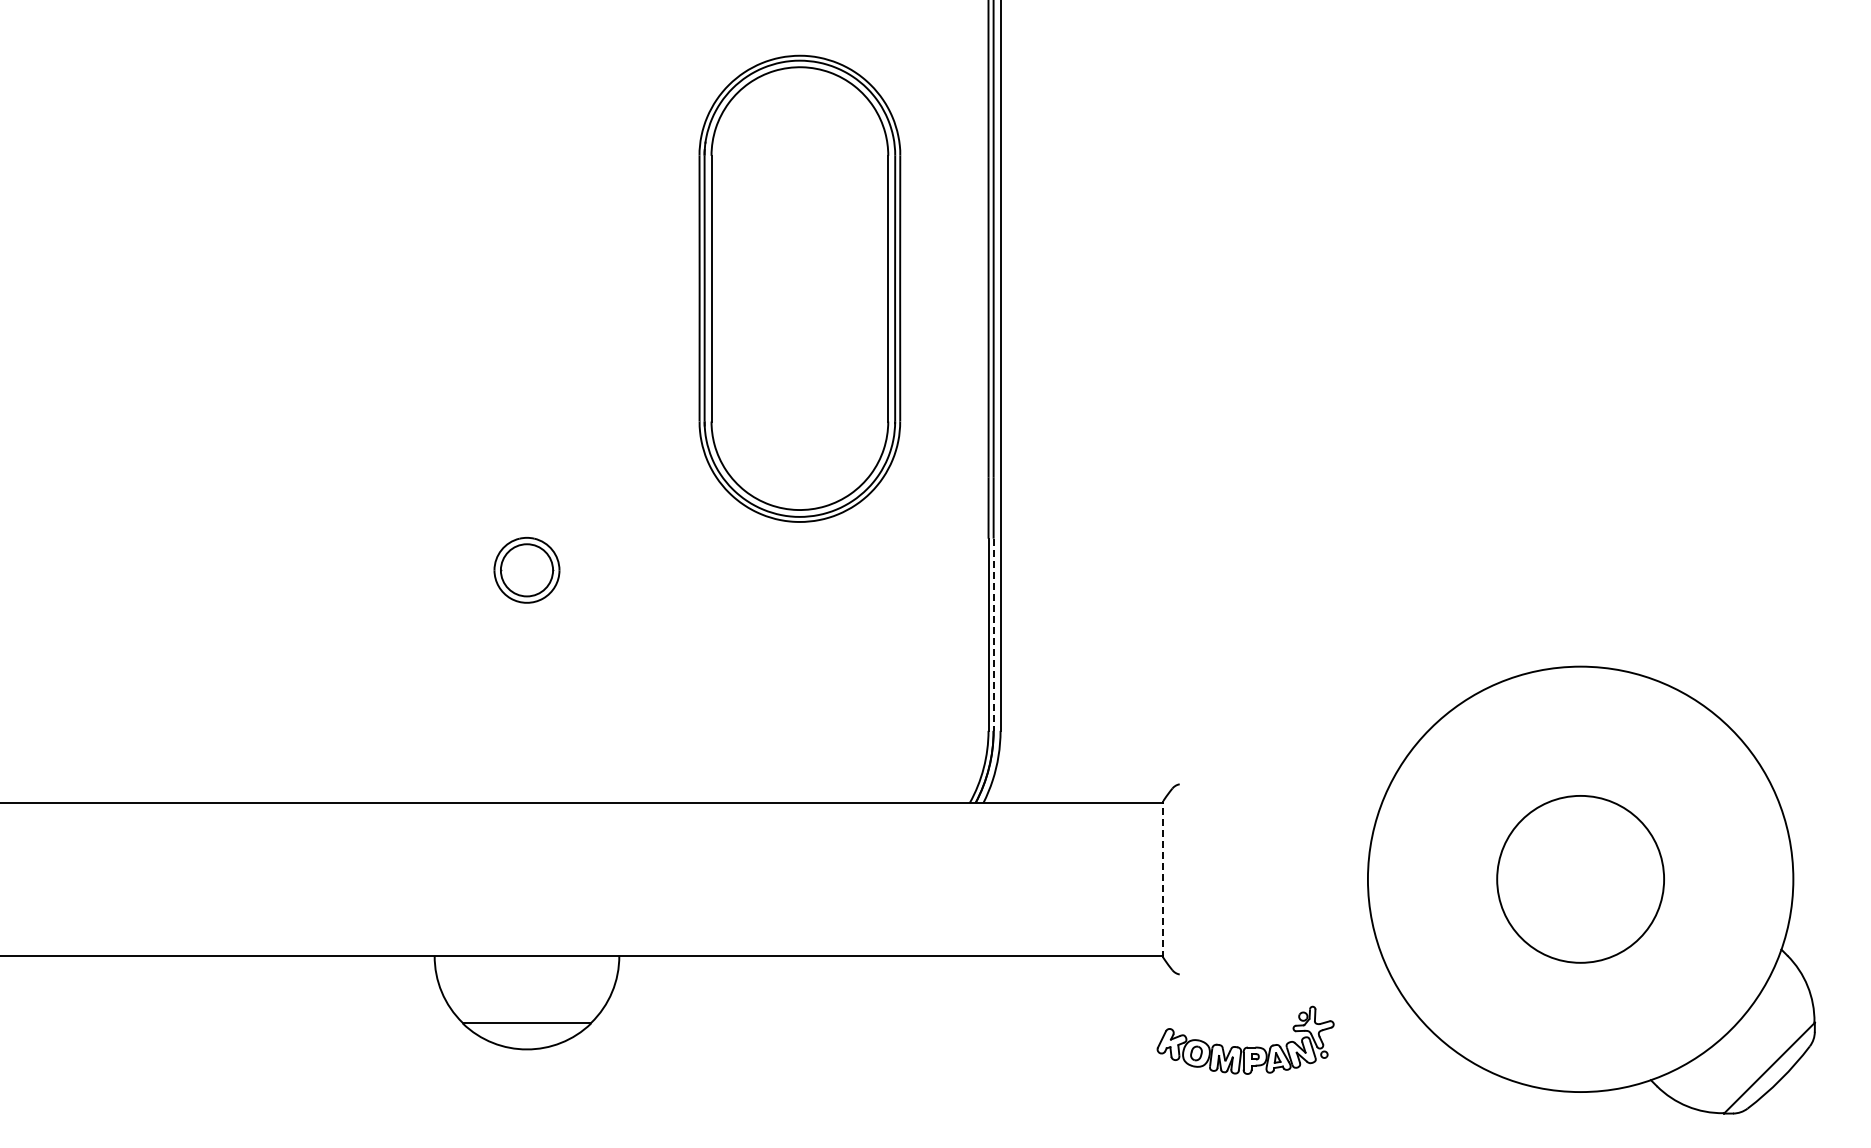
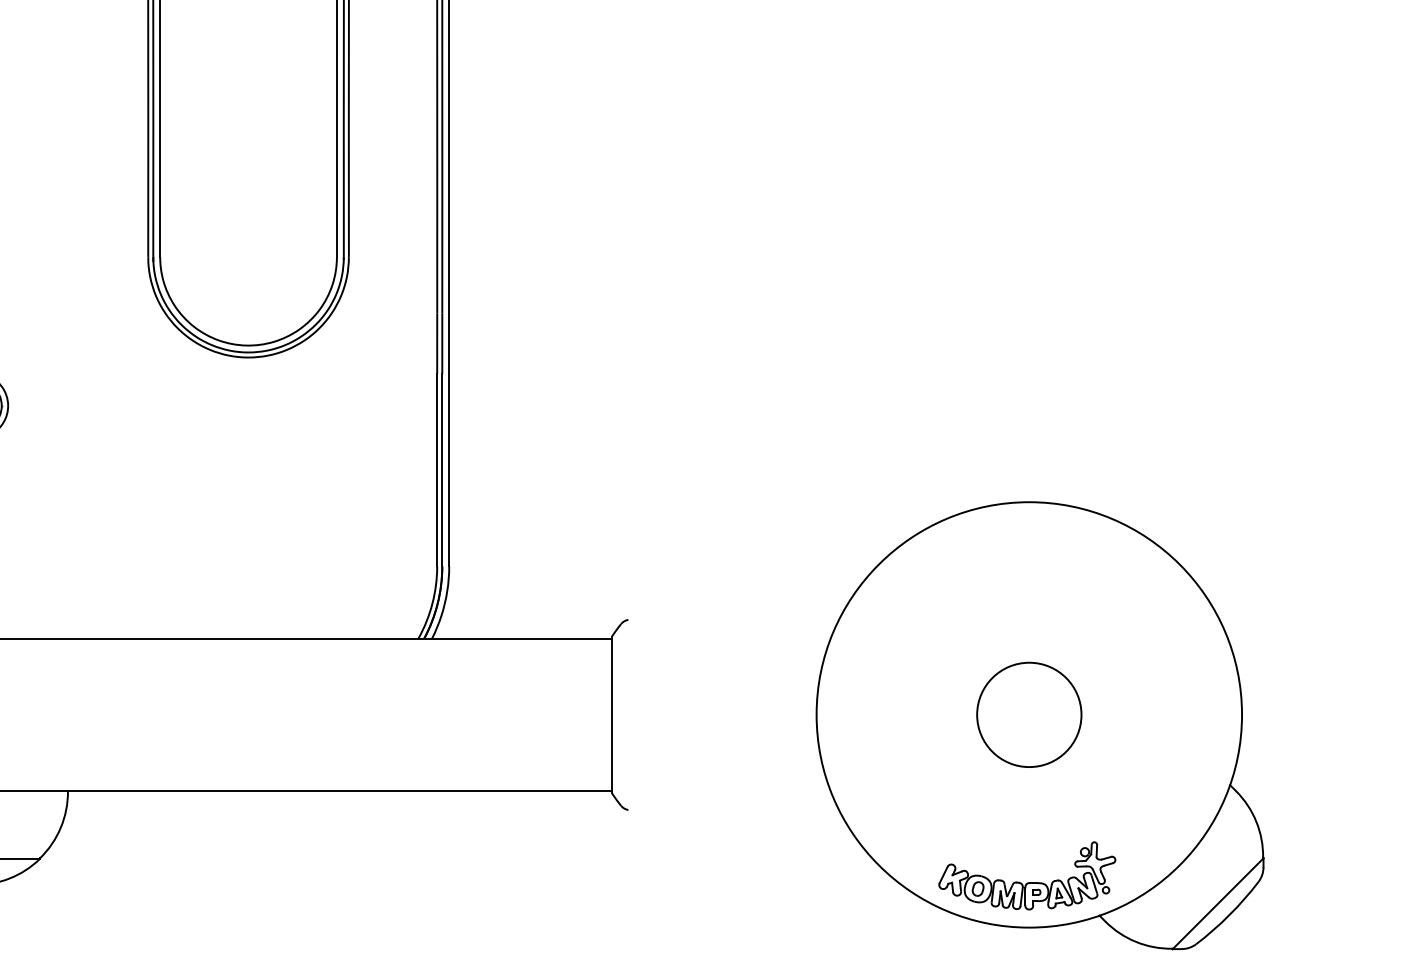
line: (993, 635) -> (442, 471), dashed -> solid
line: (1163, 878) -> (612, 714), dashed -> solid
circle: (1580, 879) -> (1029, 715), size x0.62
part: (1246, 1046) -> (1028, 882), moved

